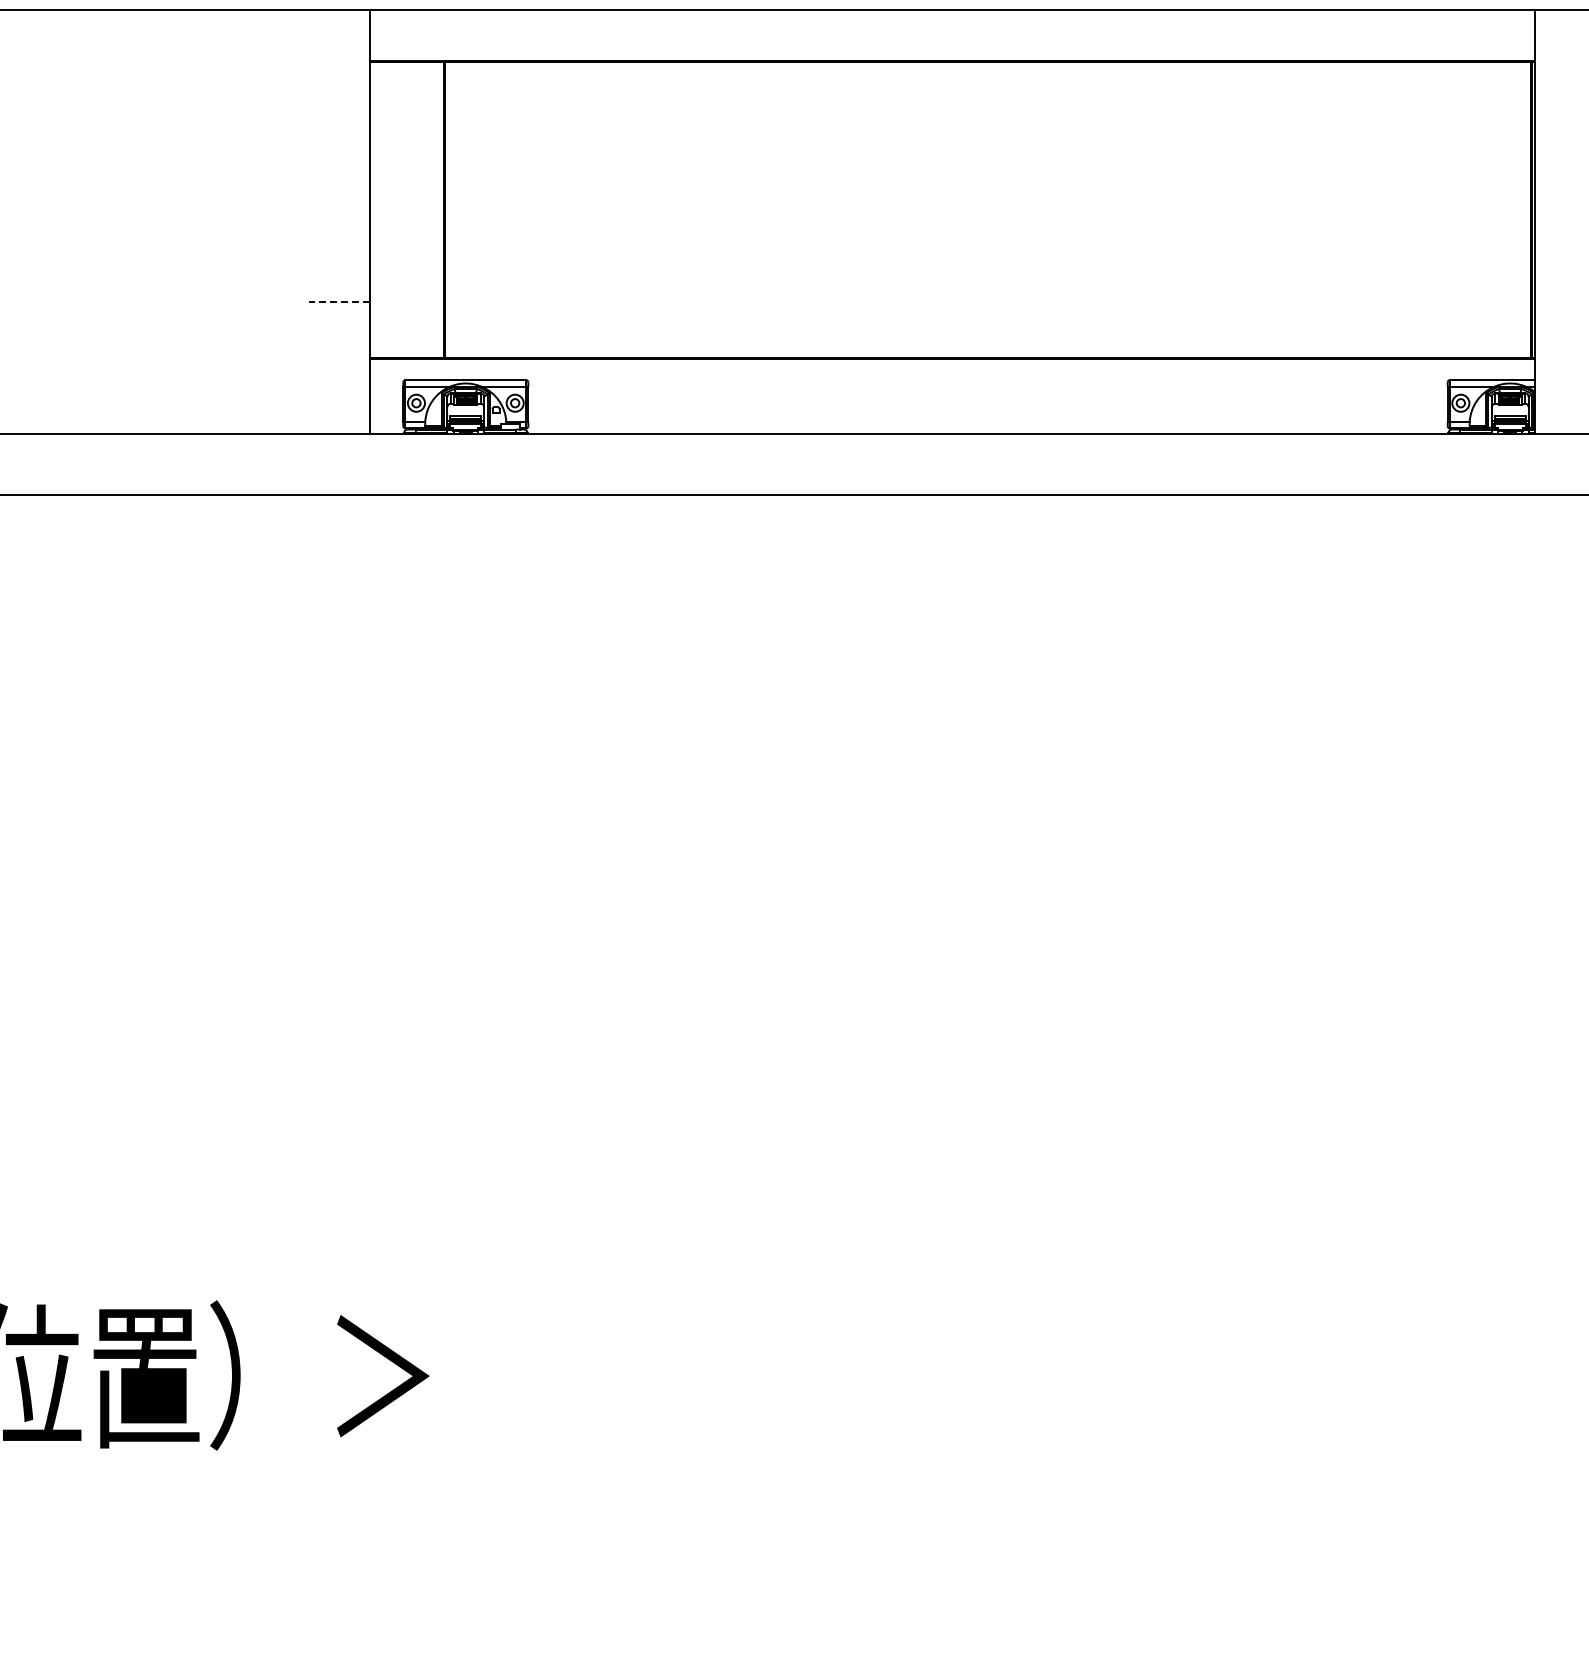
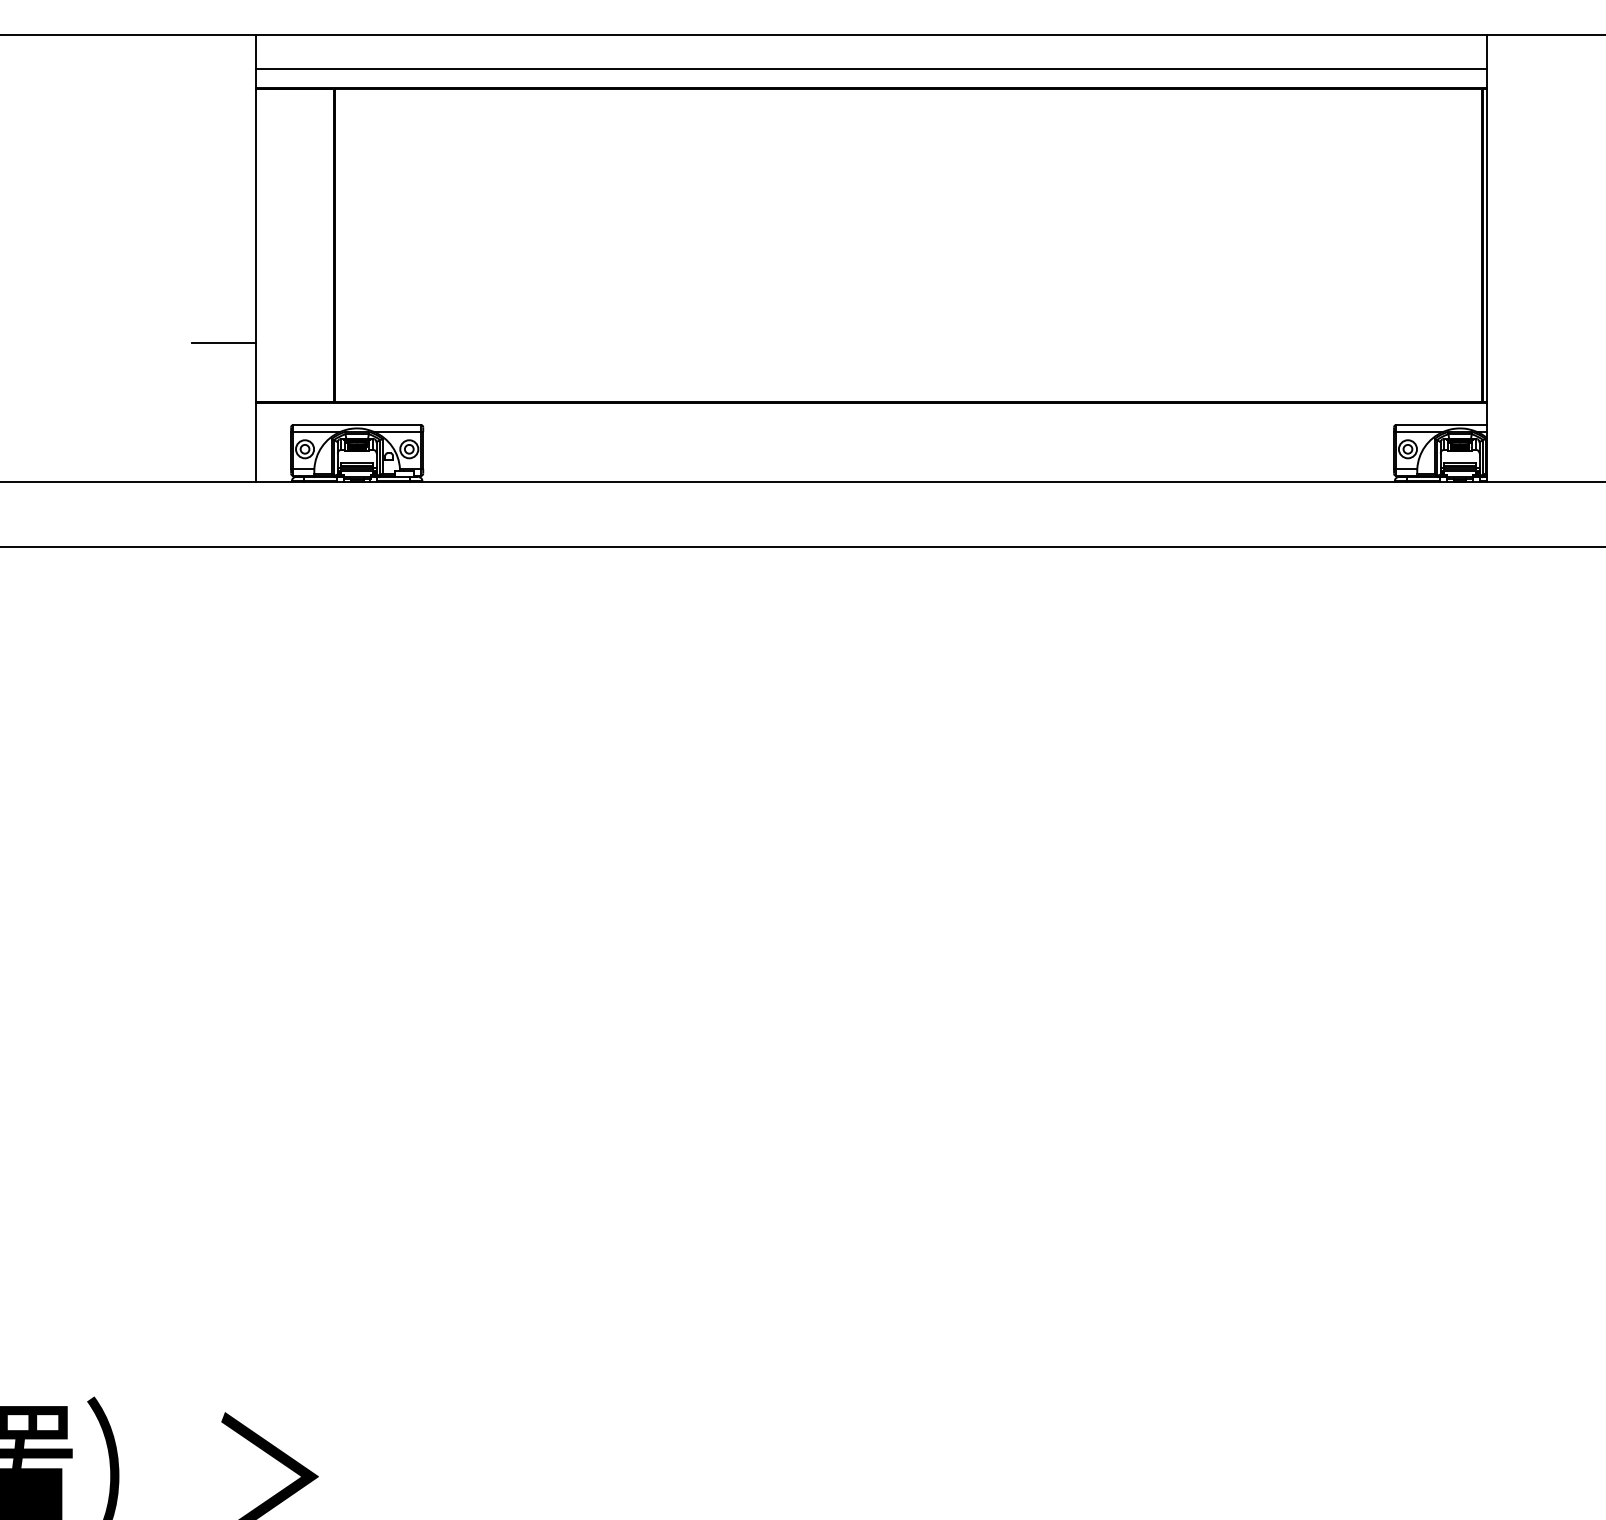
line: (952, 43) -> (871, 69), added
line: (339, 302) -> (223, 342), dashed -> solid

